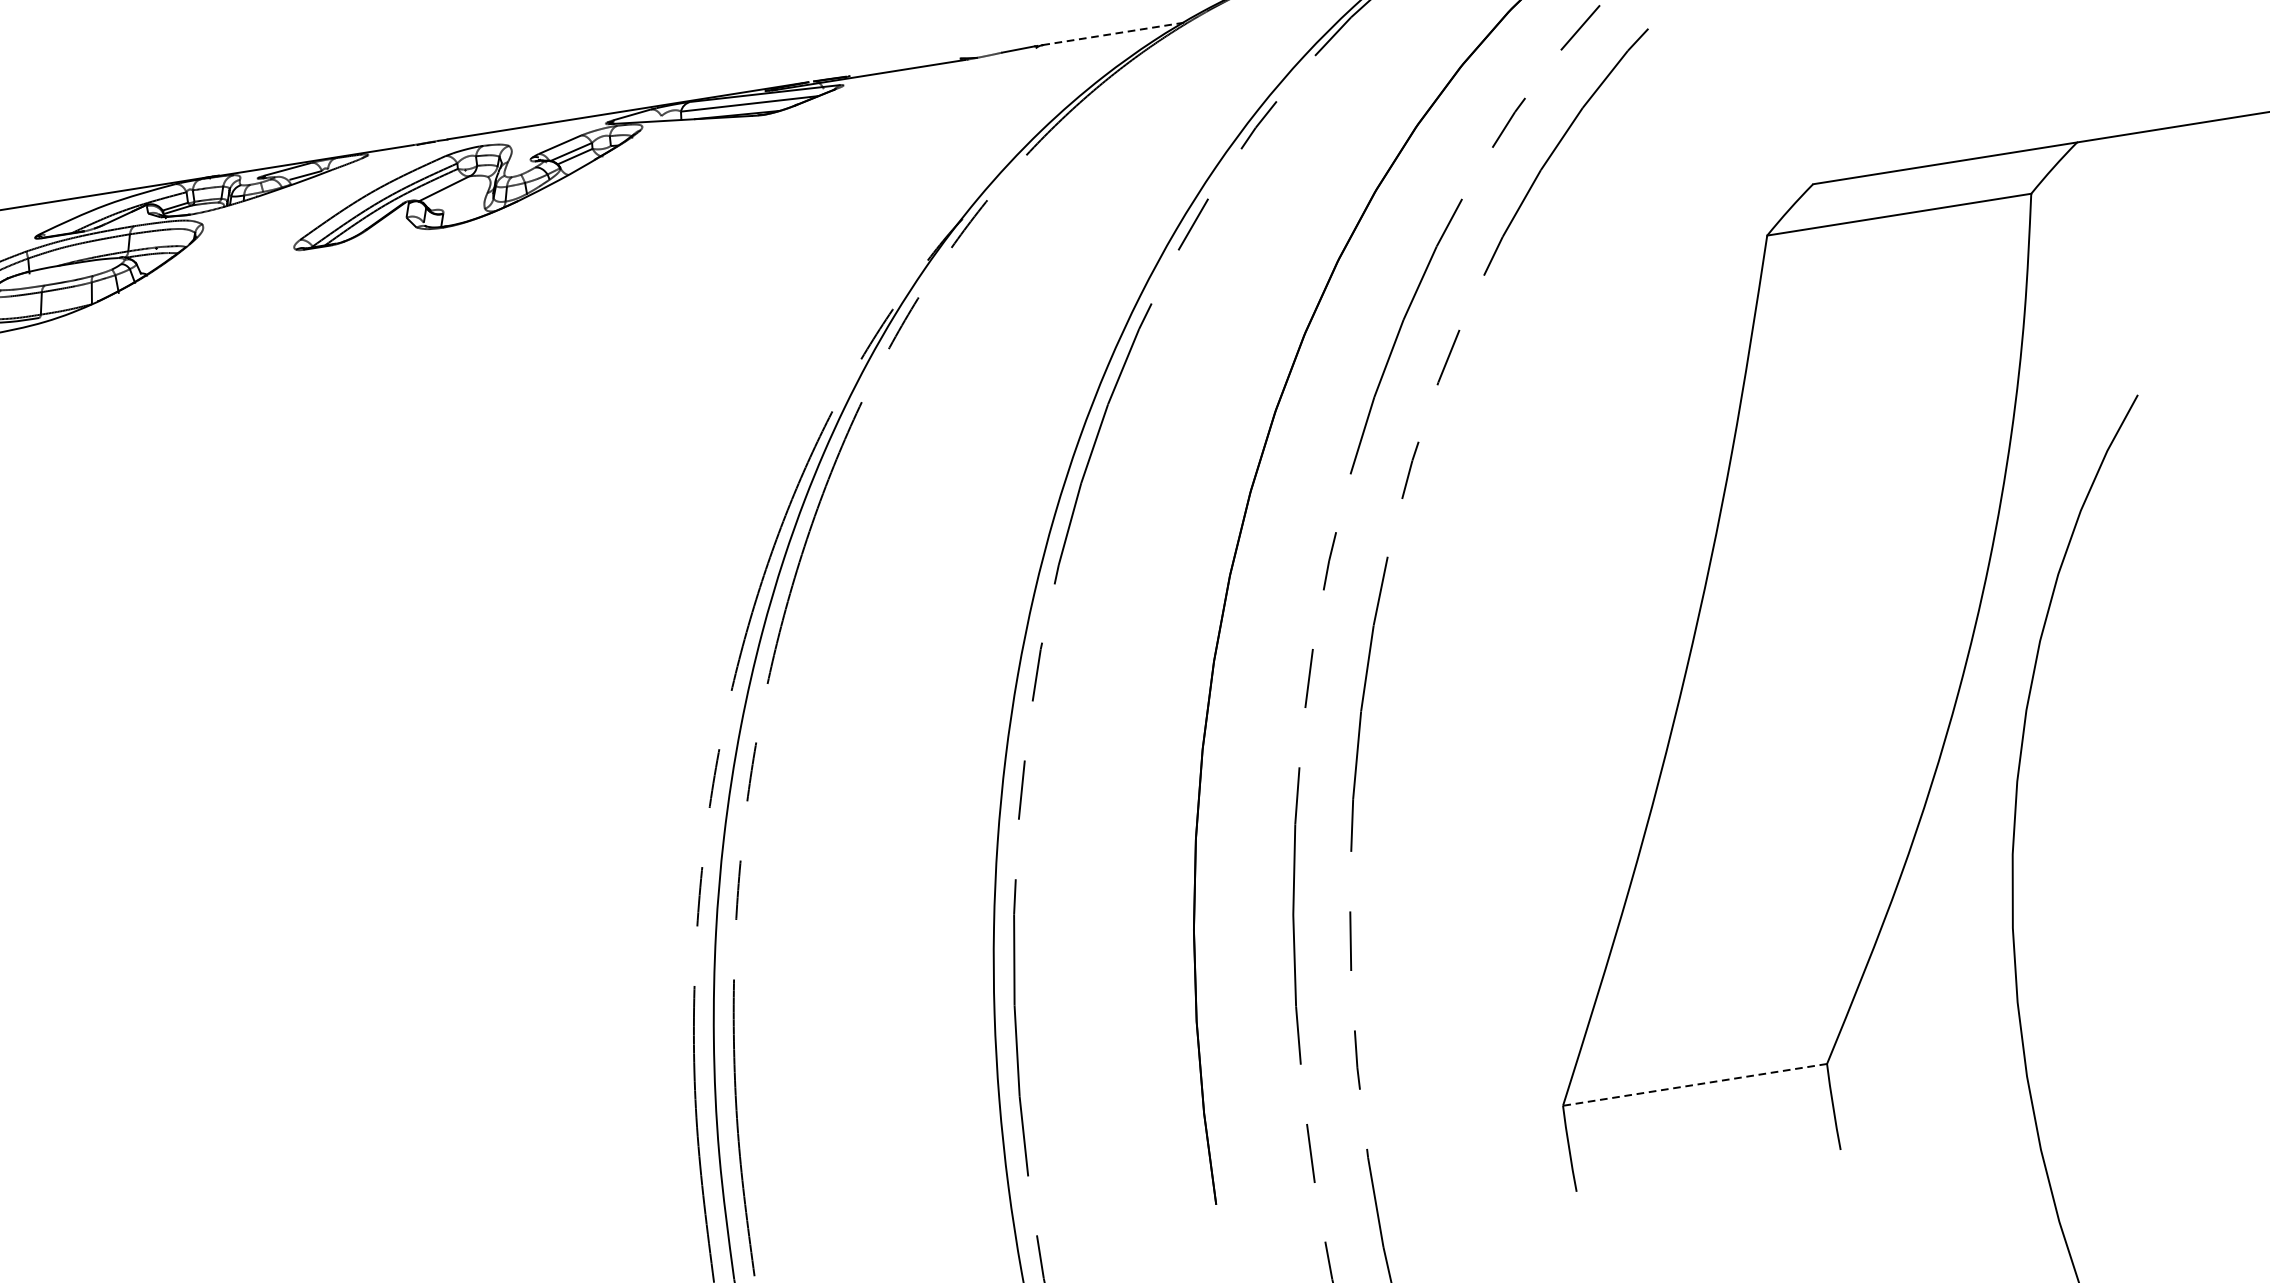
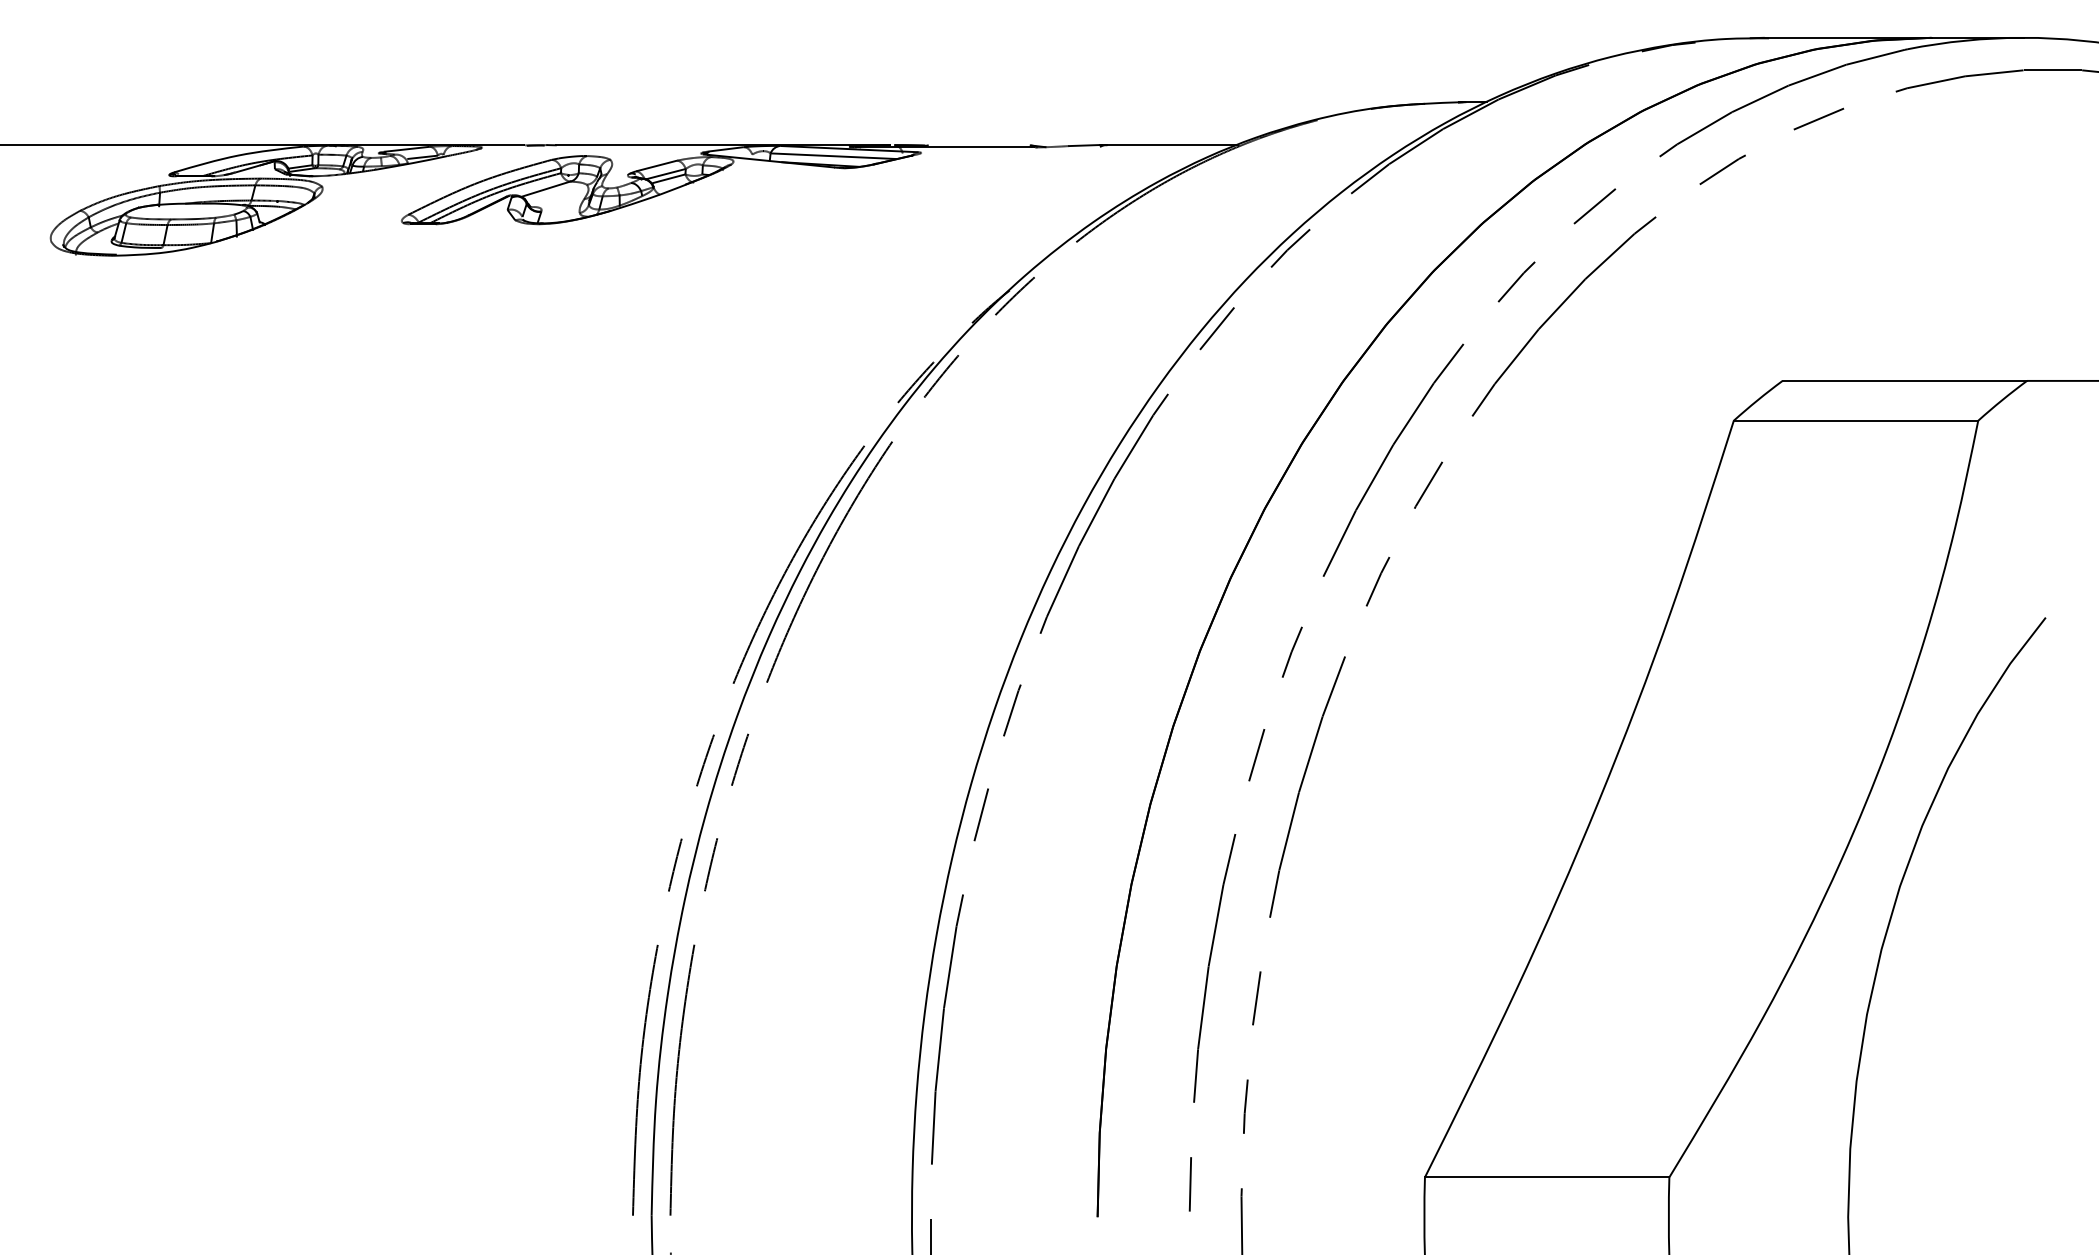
line: (1110, 34) -> (1169, 145), dashed -> solid
line: (1694, 1085) -> (1546, 1177), dashed -> solid

